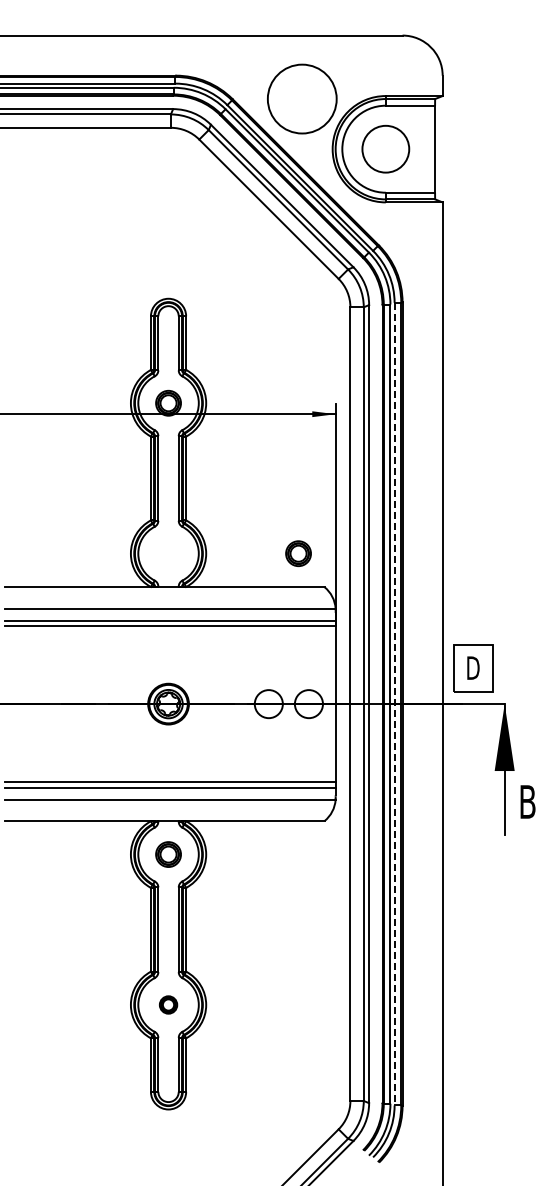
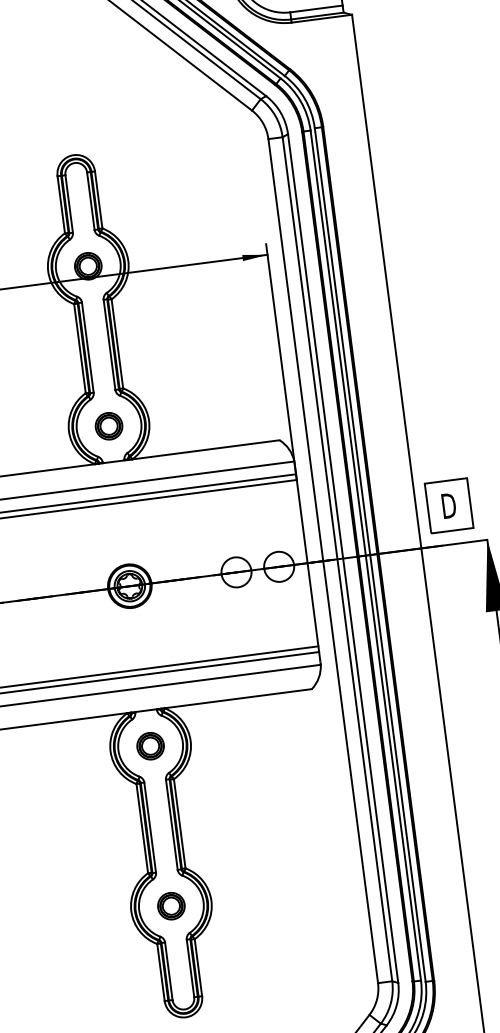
part: (298, 553) -> (108, 426), moved
line: (394, 704) -> (370, 555), dashed -> solid
part: (168, 1004) -> (171, 905), size x1.43

